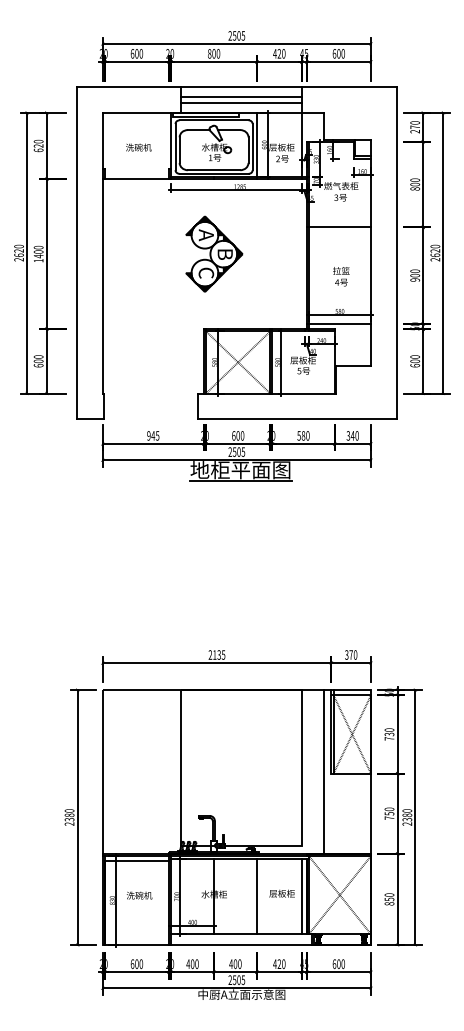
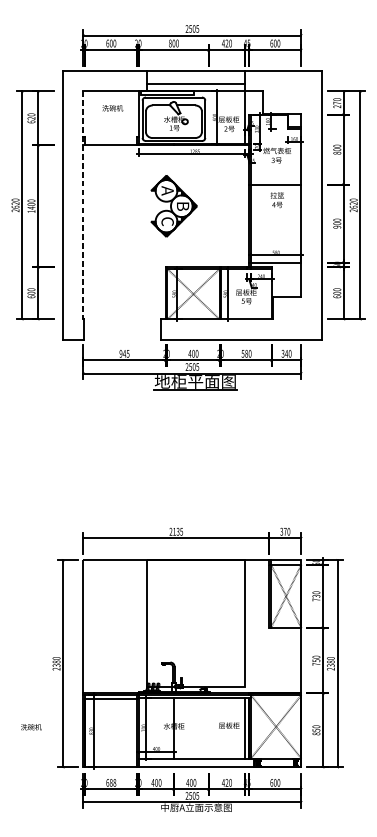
line: (241, 96) -> (196, 78), removed
line: (256, 145) -> (208, 117), removed
text: (138, 147) -> (112, 108), moved
line: (102, 253) -> (83, 205), solid -> dashed
text: (341, 276) -> (277, 200), moved
text: (233, 435) -> (189, 353), 600 -> 400
line: (323, 771) -> (262, 626), removed
text: (139, 895) -> (31, 727), moved
line: (256, 896) -> (208, 727), removed
text: (139, 964) -> (113, 783), 600 -> 688

